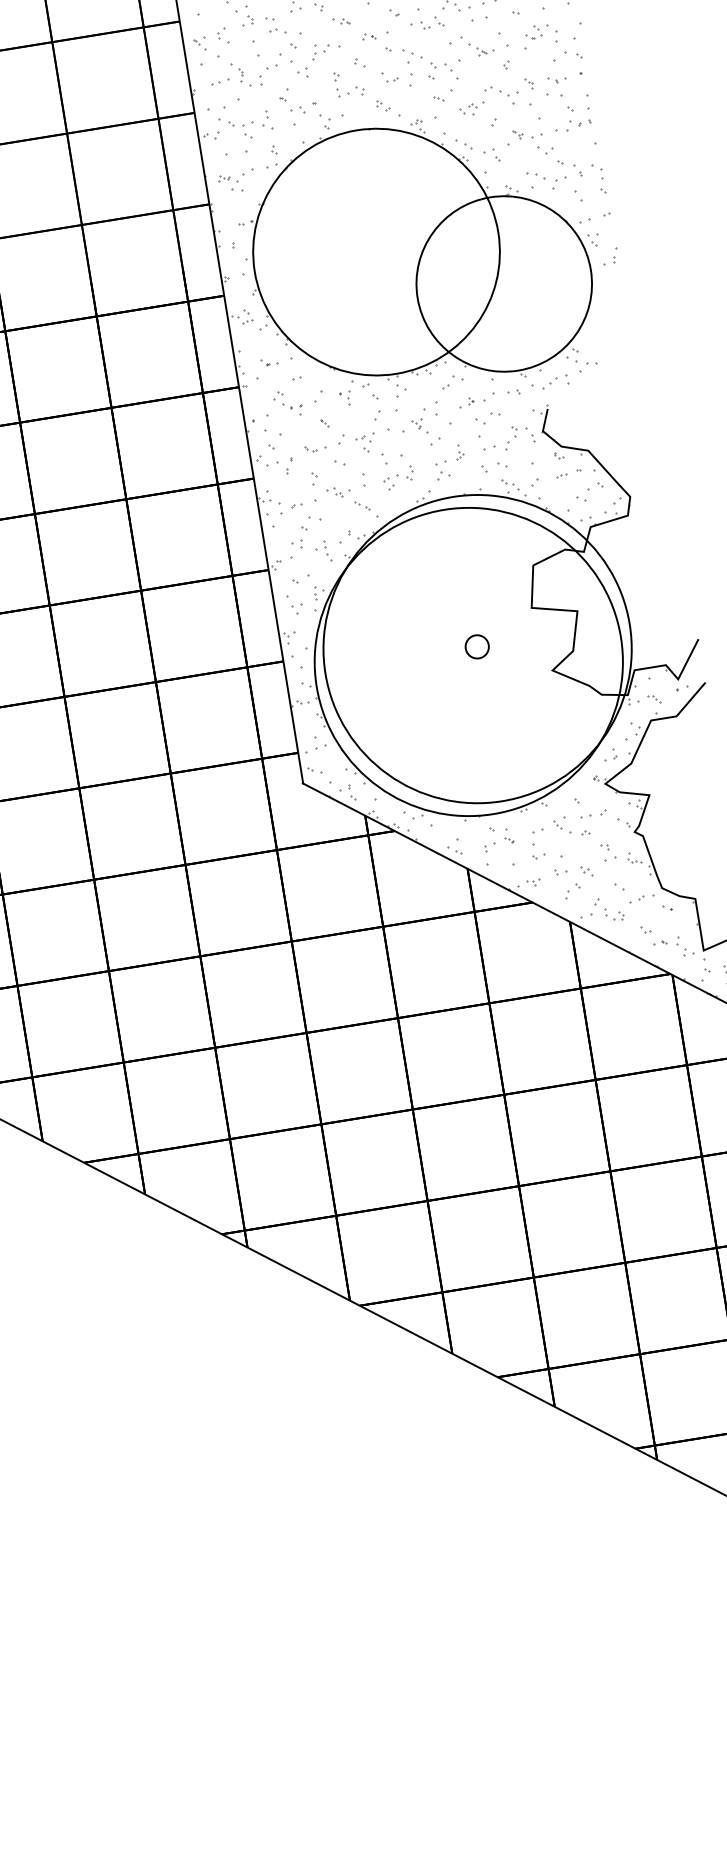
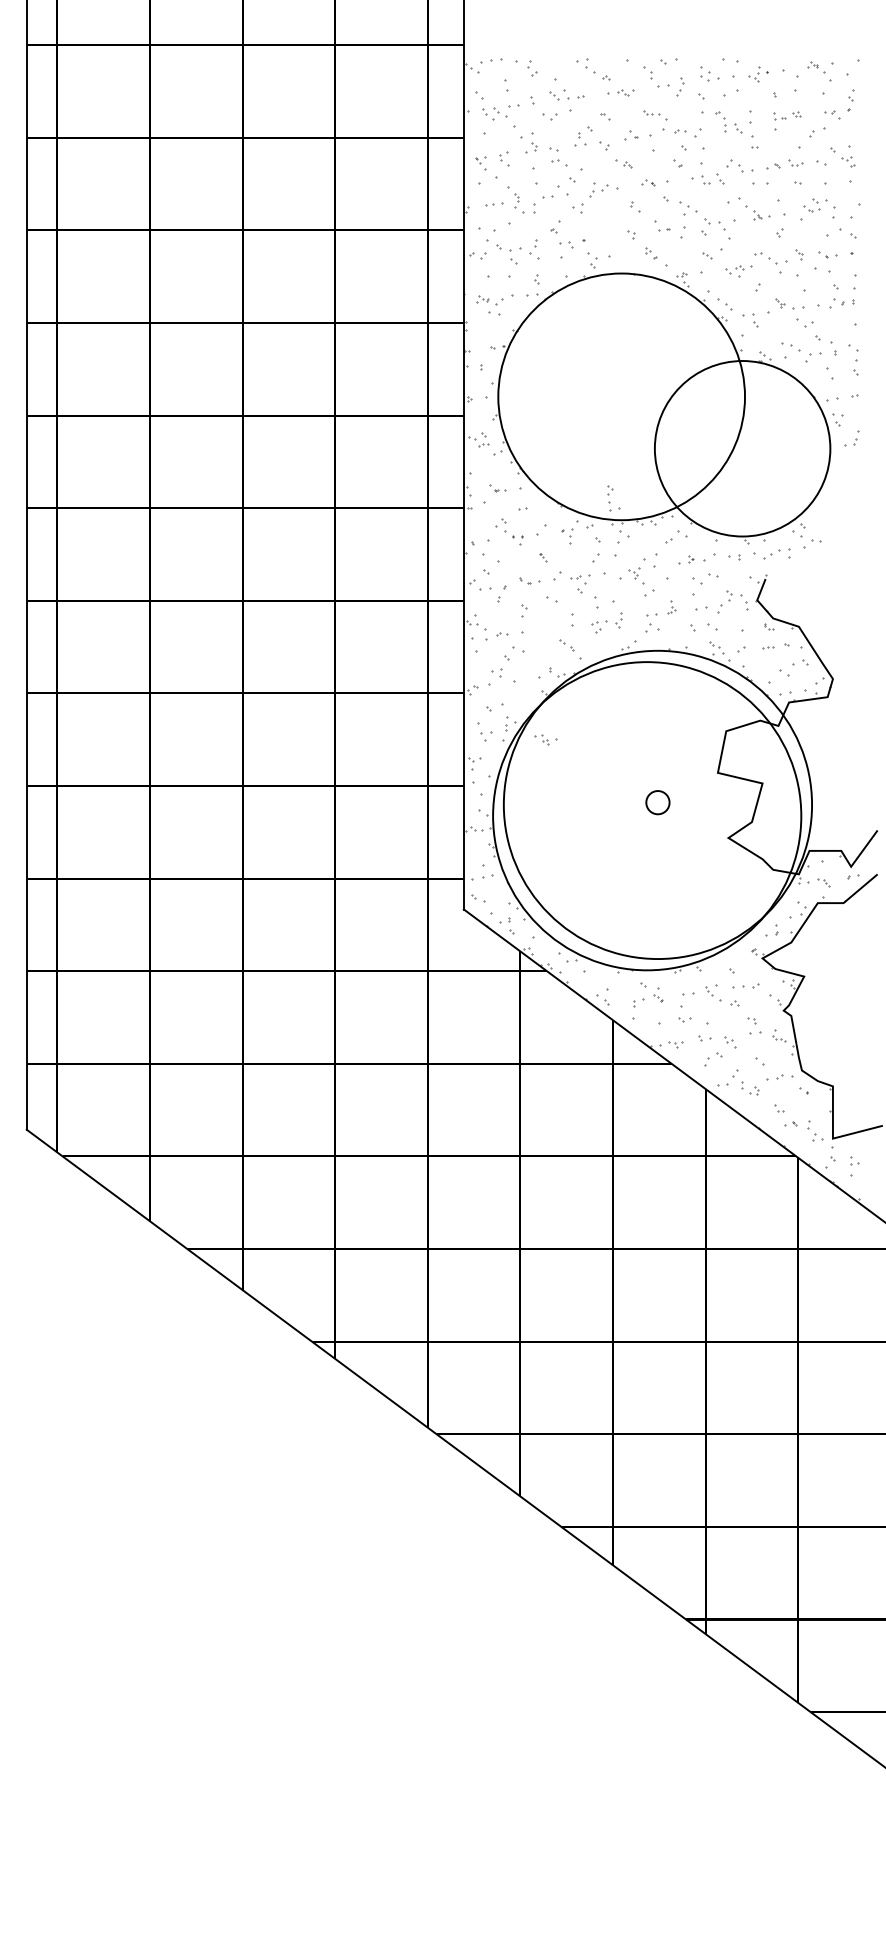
part: (341, 84) -> (613, 498), moved
part: (338, 491) -> (545, 739), moved
part: (328, 551) -> (526, 684), removed

